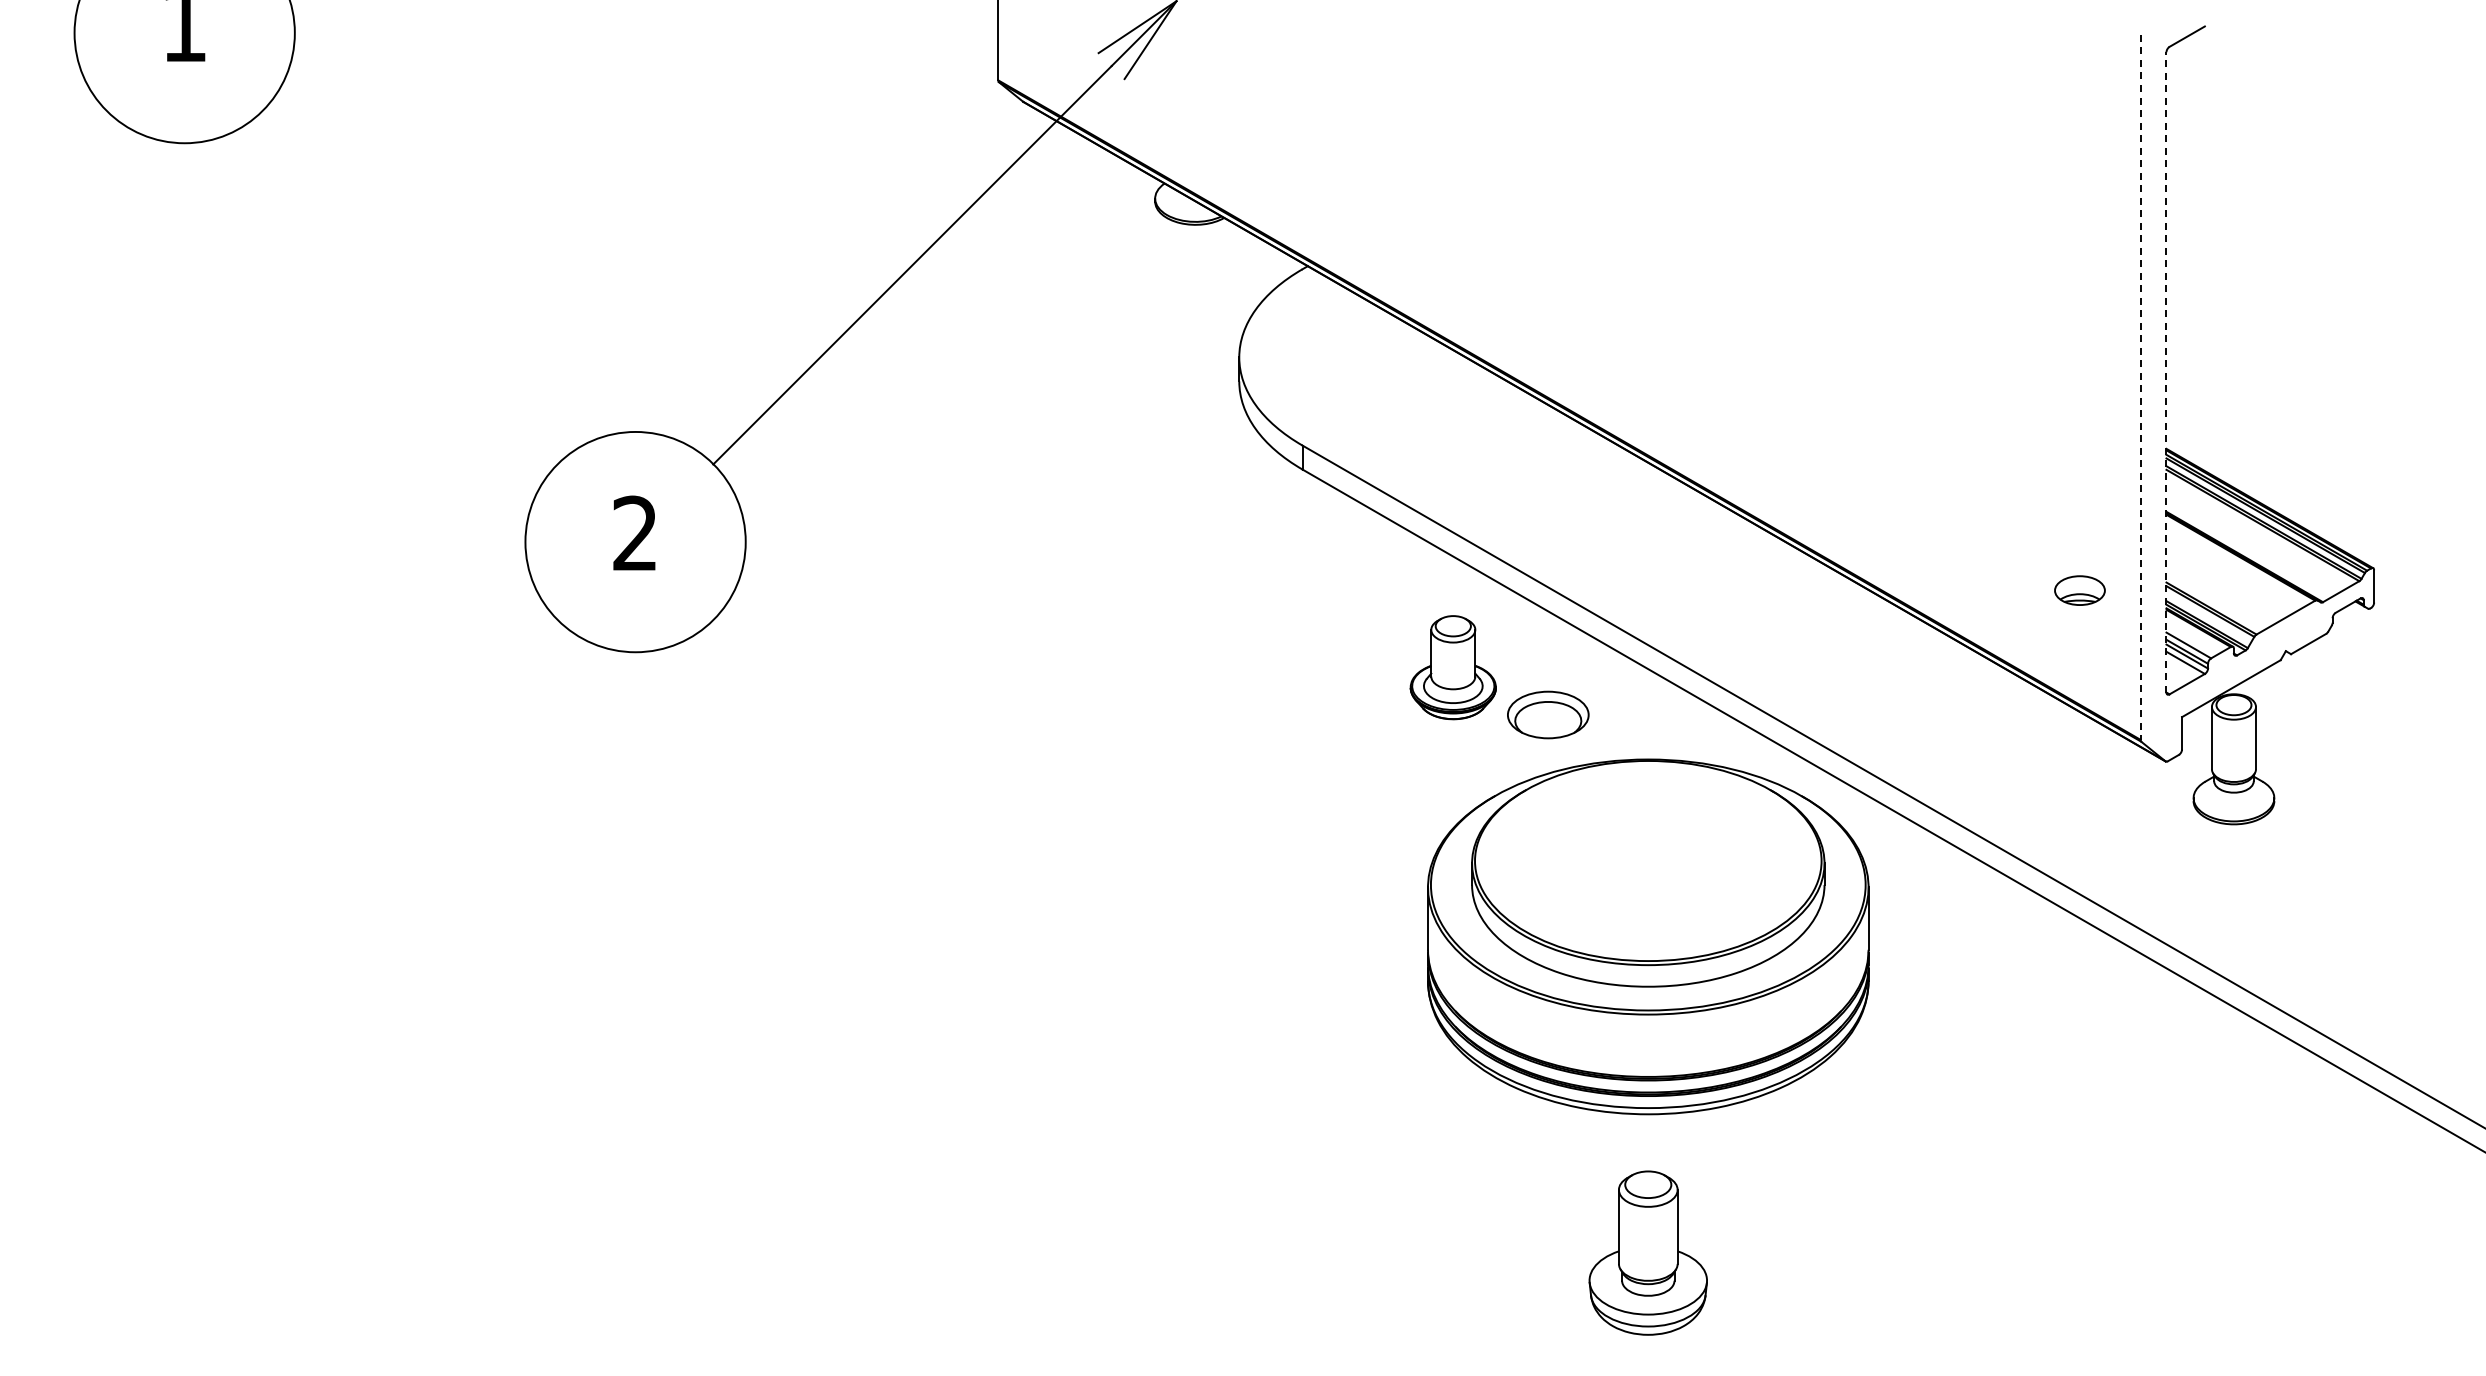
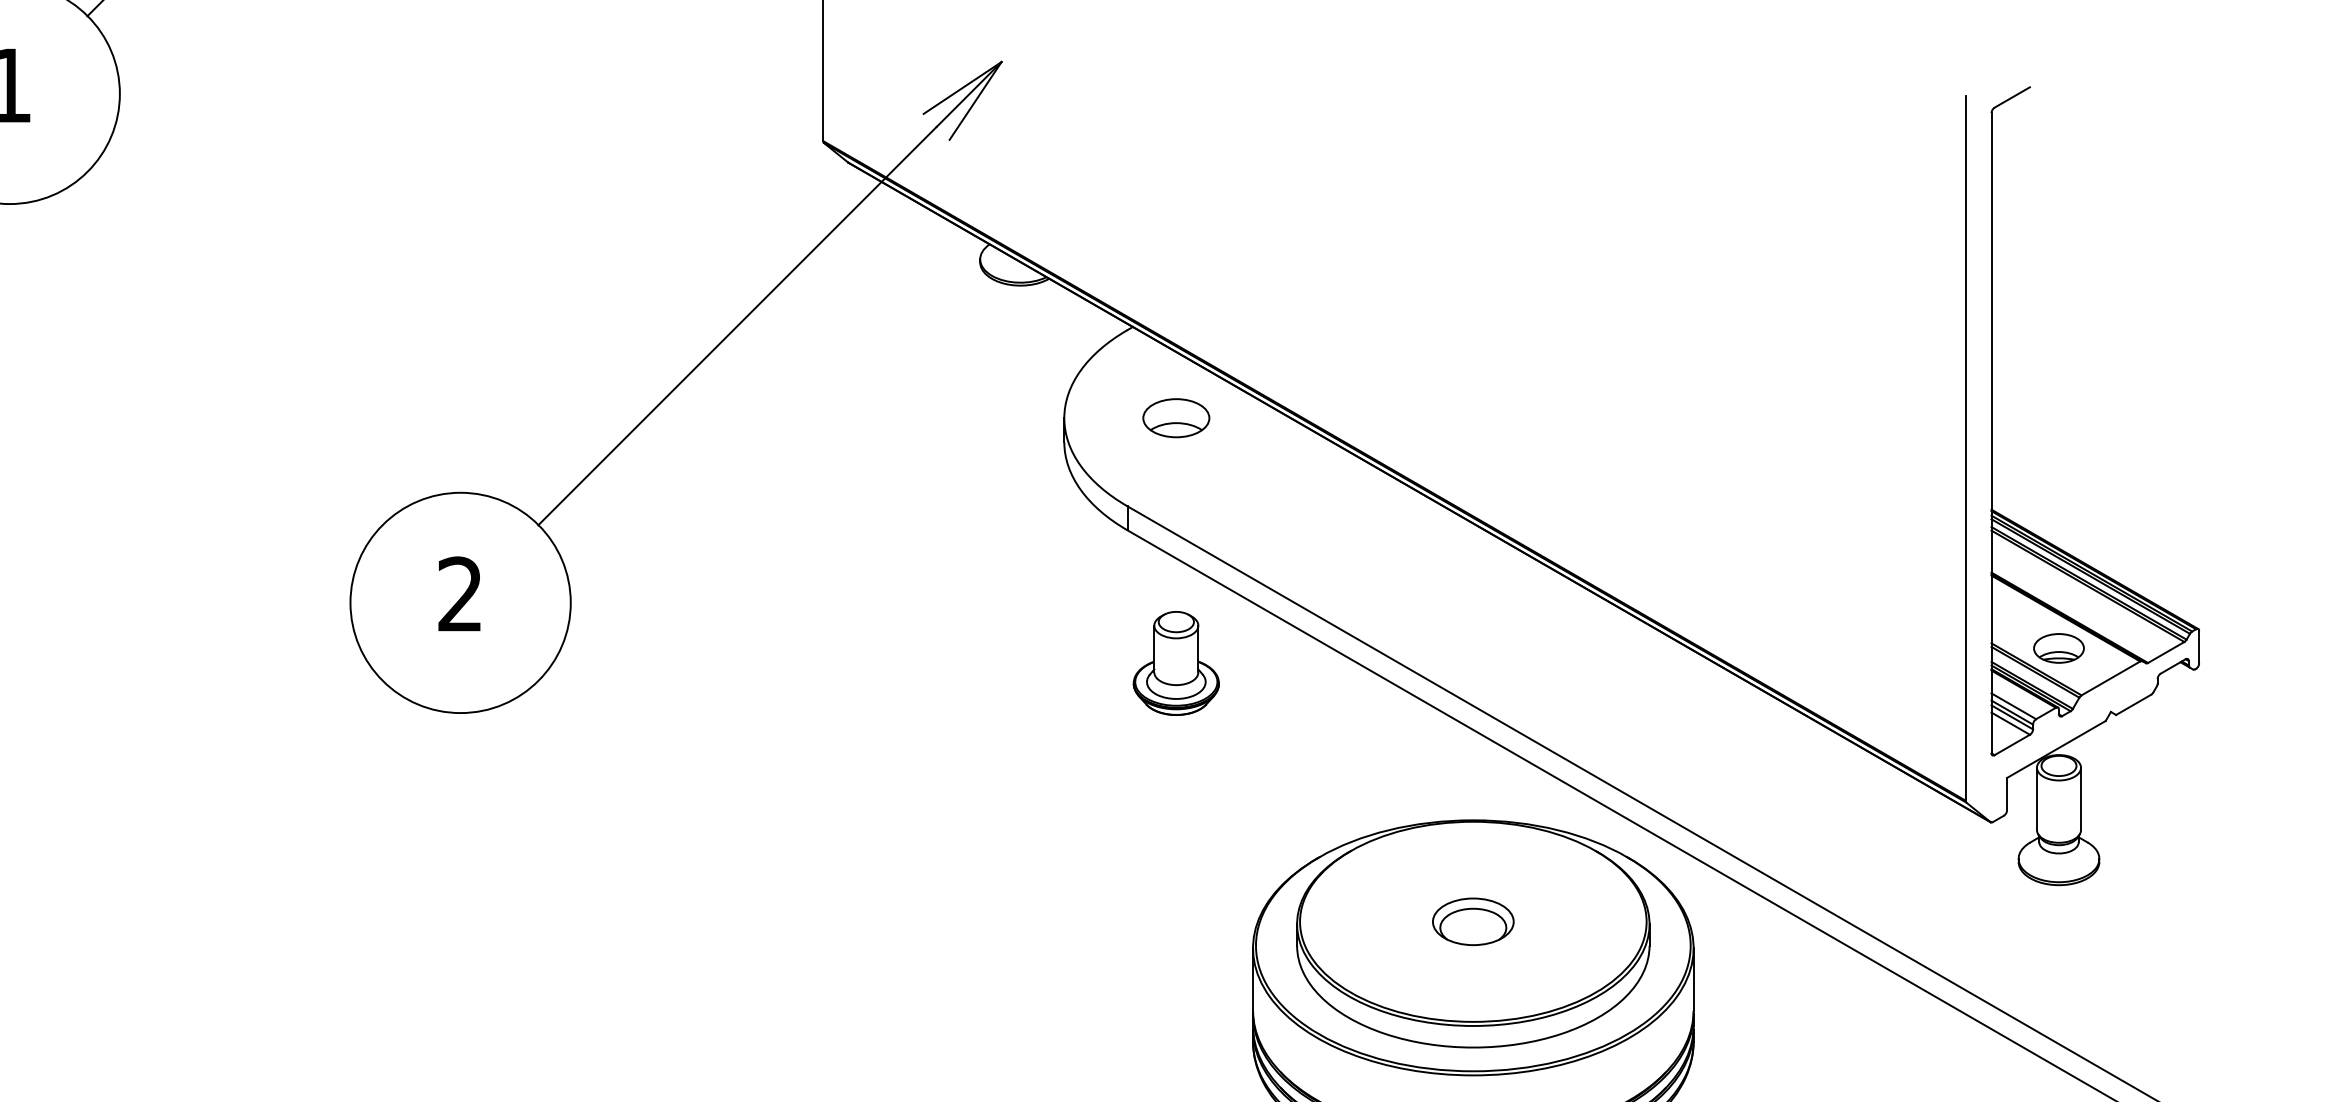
part: (1351, 357) -> (1176, 418), added
line: (2166, 371) -> (1991, 432), dashed -> solid
line: (2140, 387) -> (1965, 448), dashed -> solid
part: (2079, 590) -> (2058, 648), moved
part: (1452, 667) -> (1175, 663), moved
part: (1548, 714) -> (1473, 921), moved

